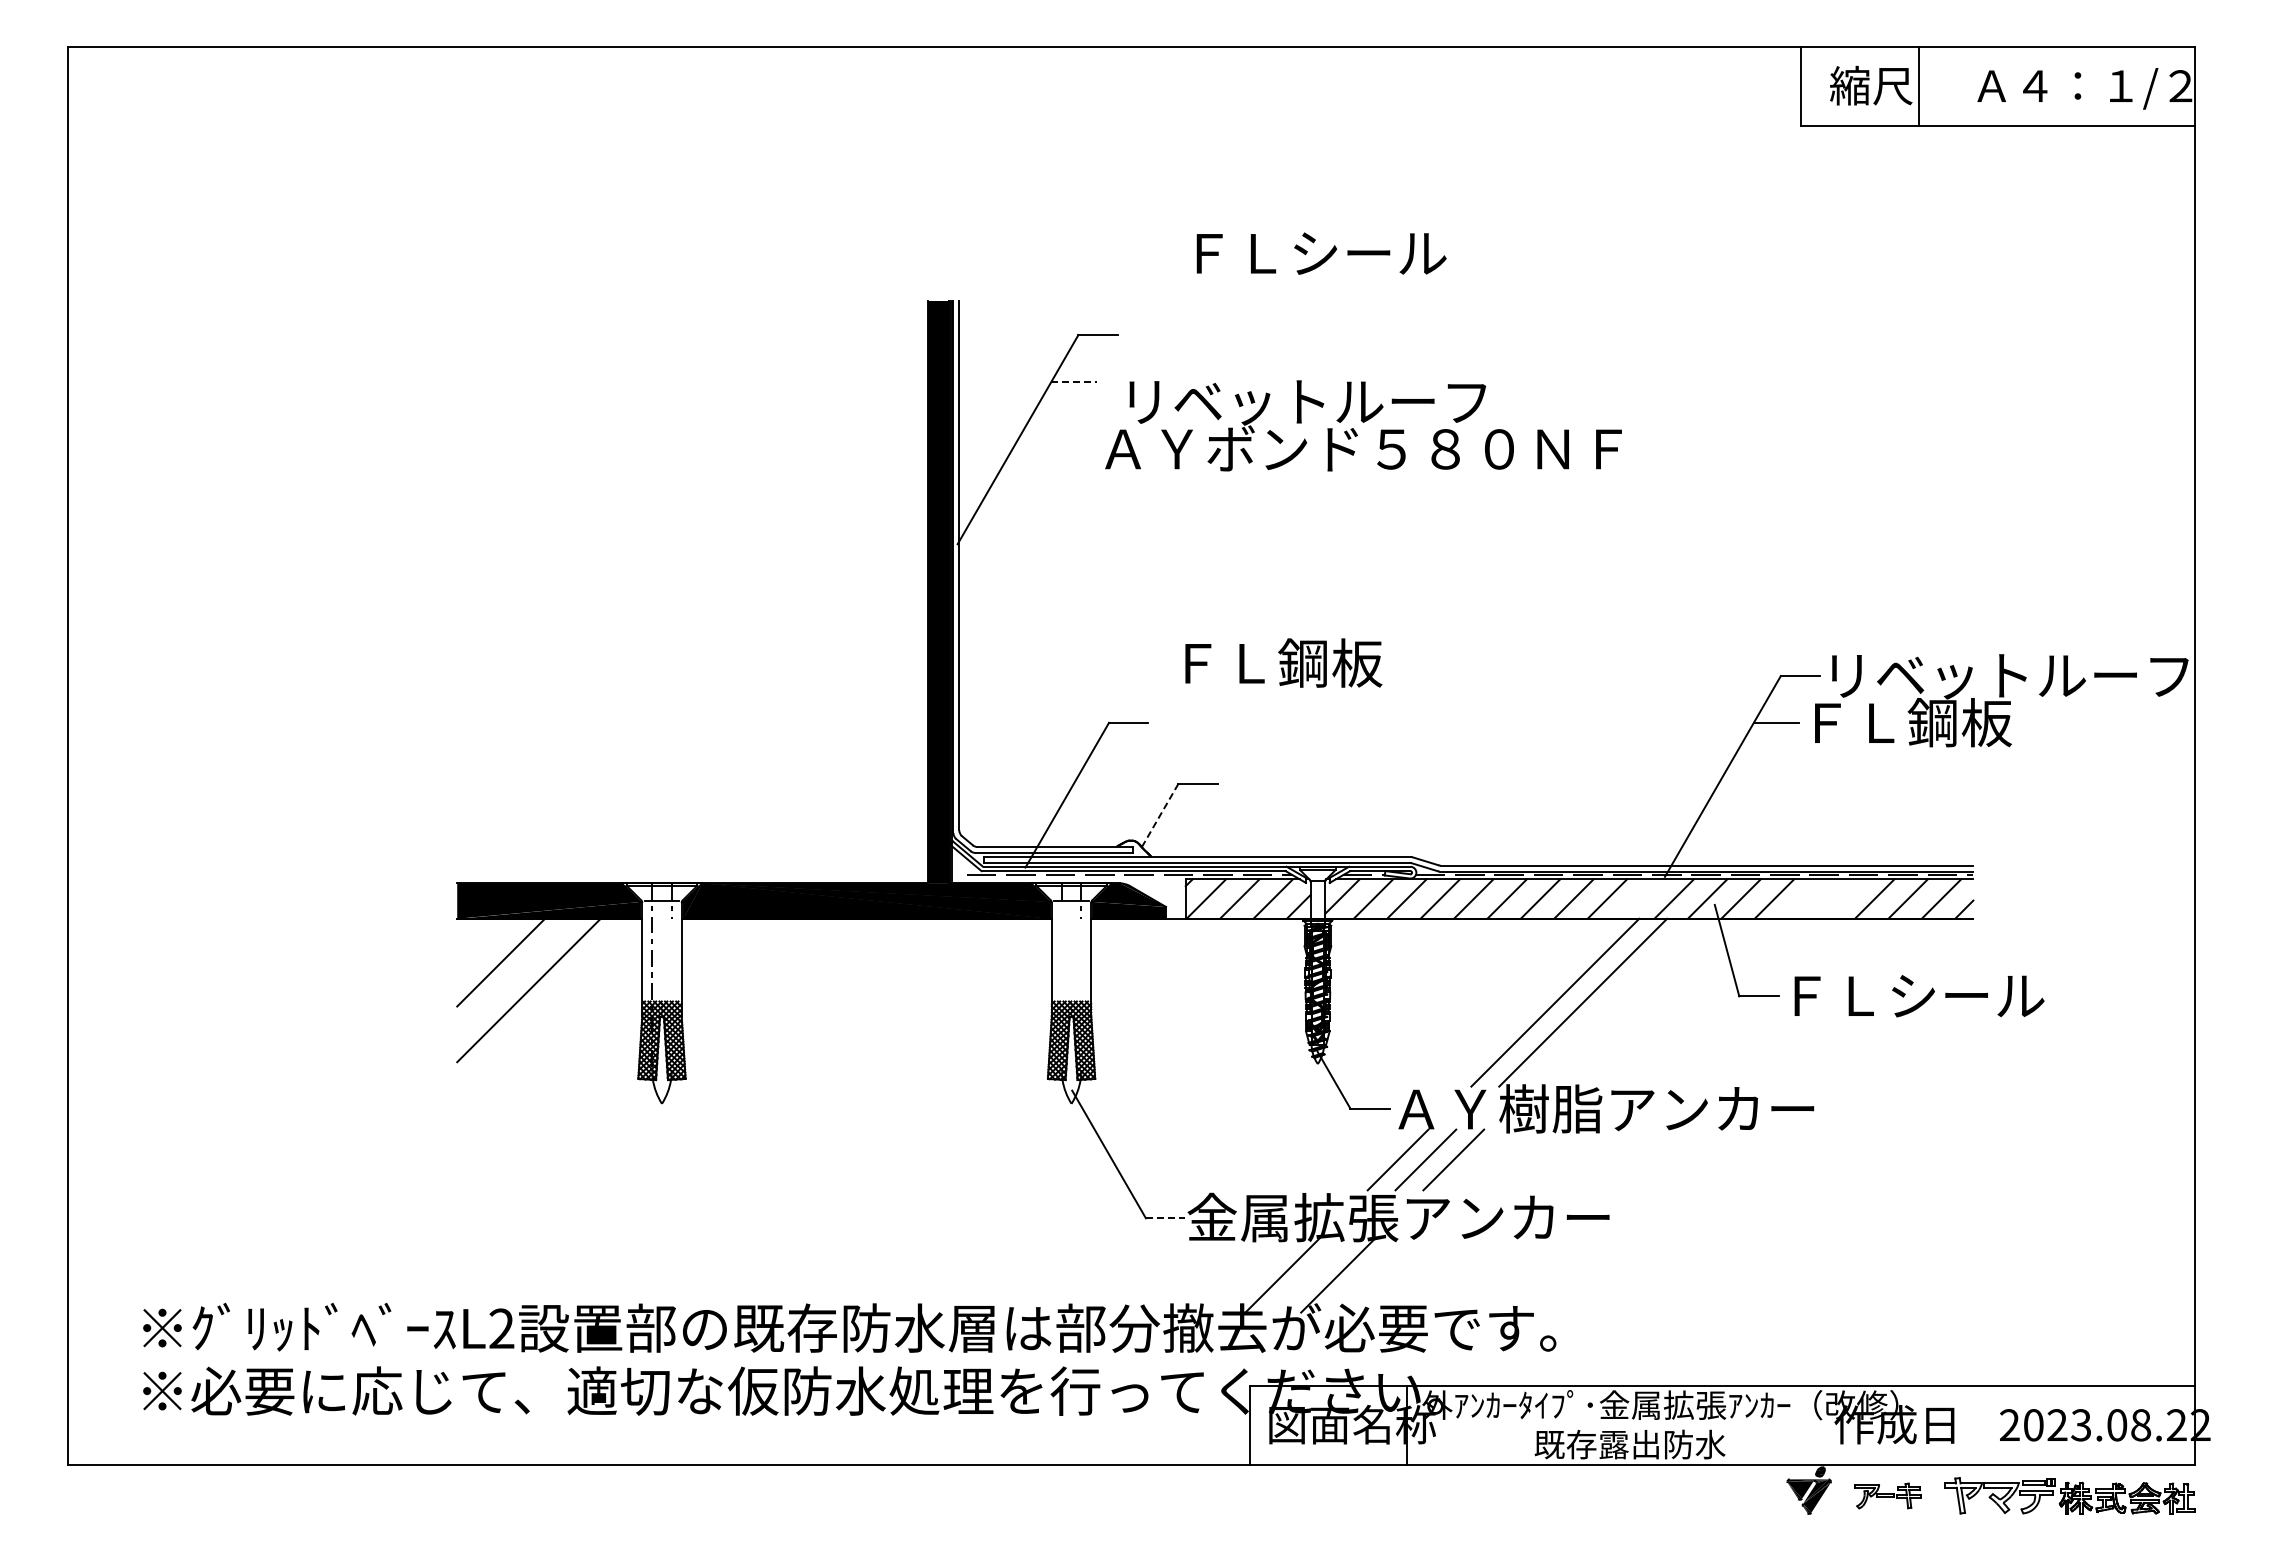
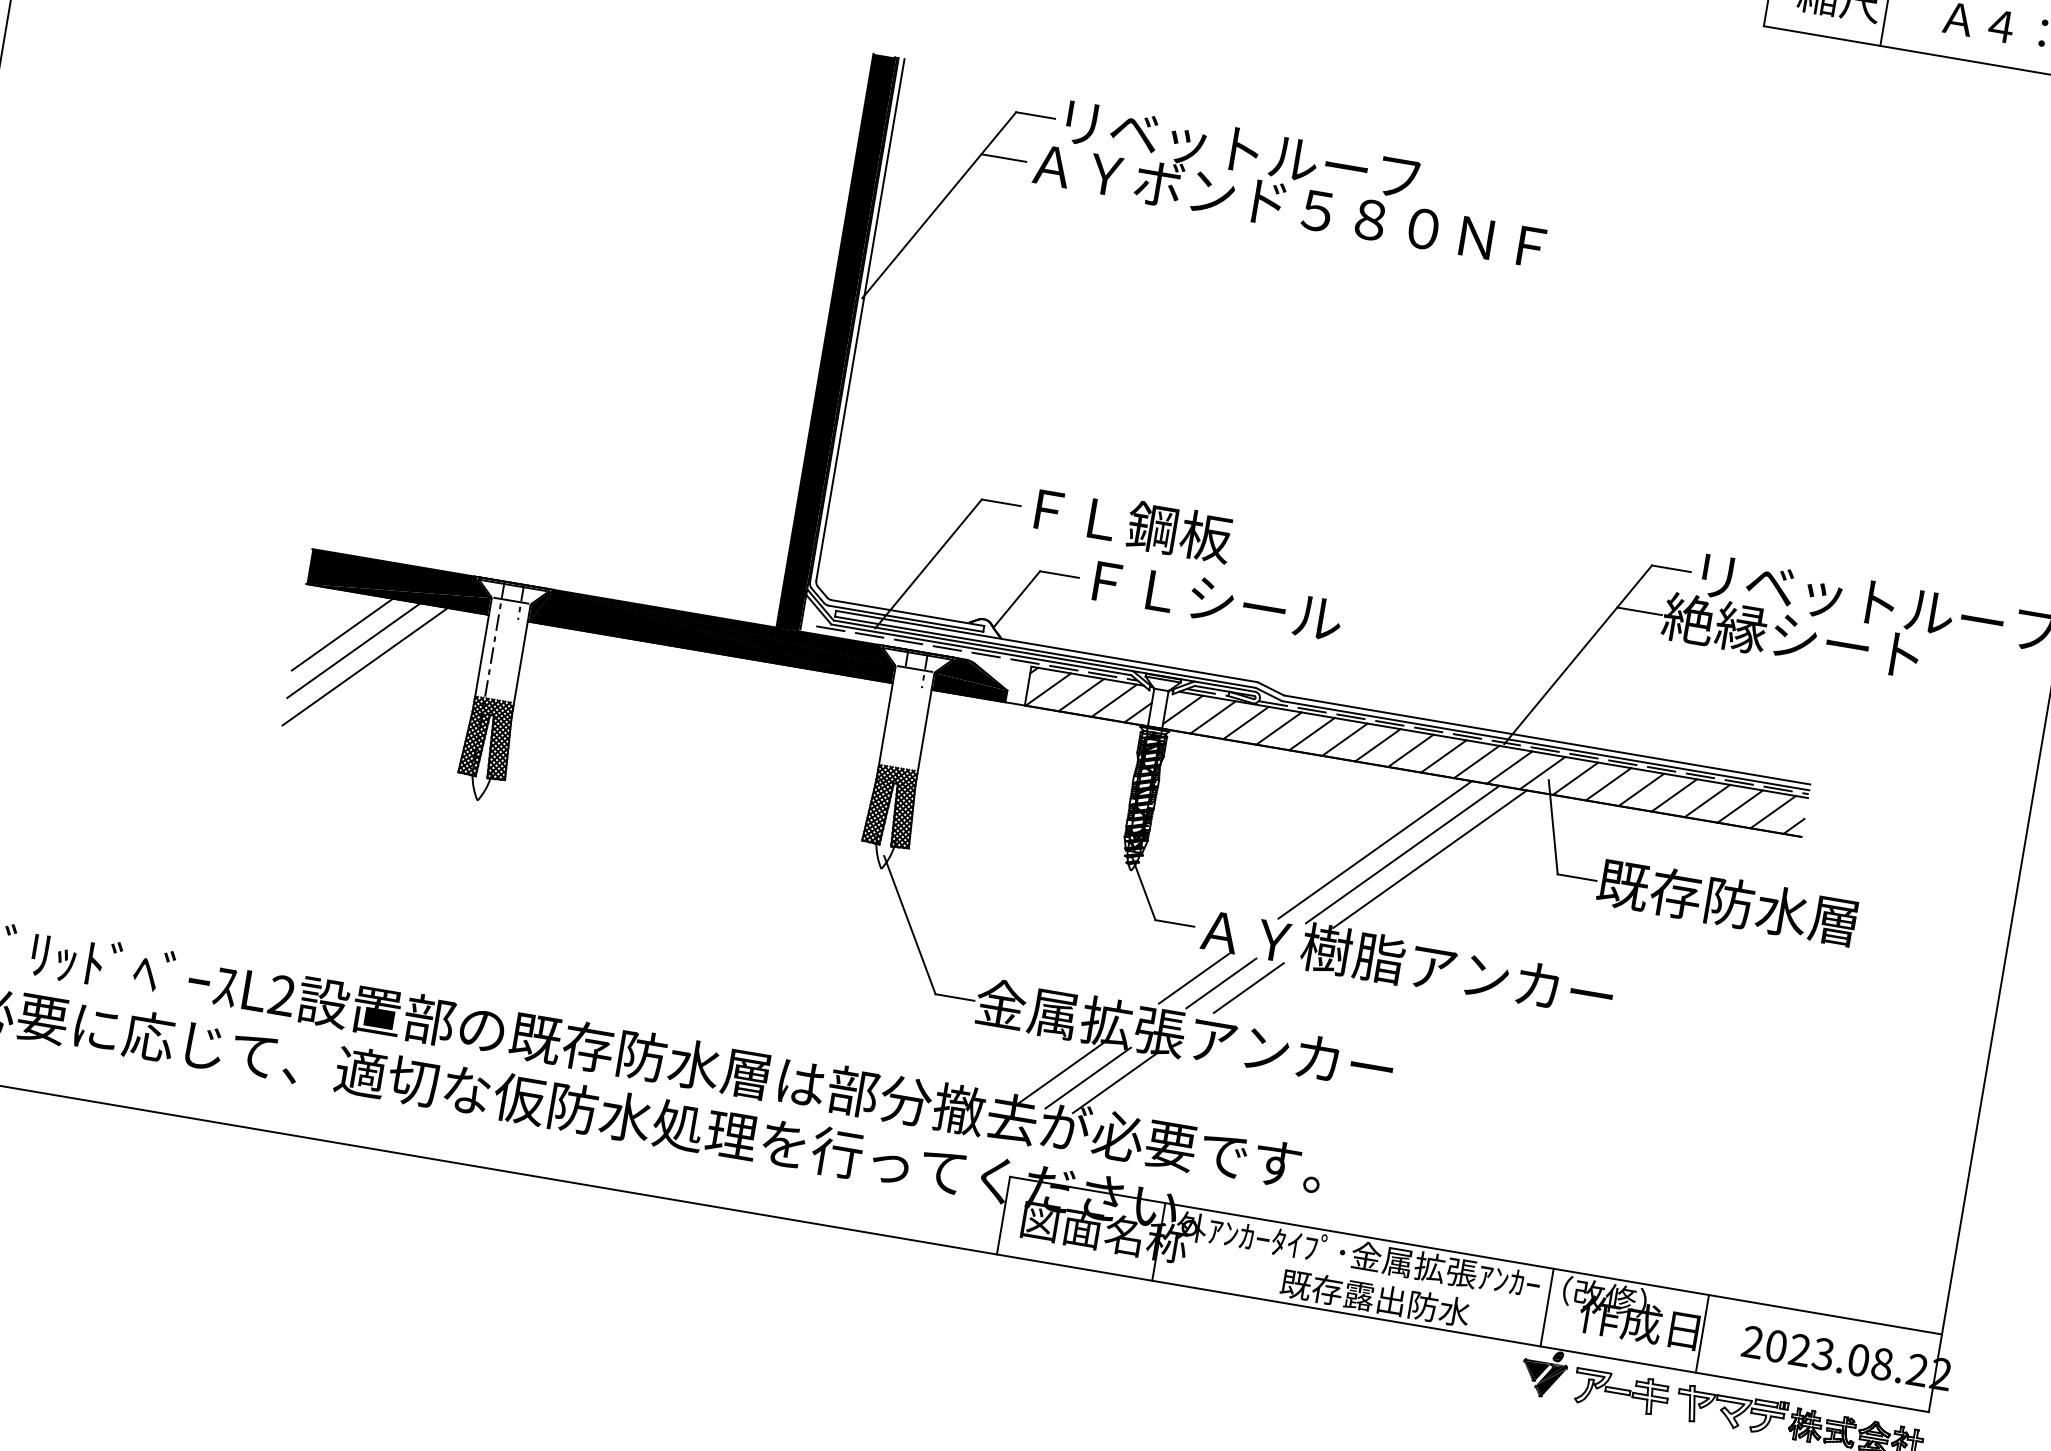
text: (1321, 253) -> (1217, 600), moved
line: (1073, 382) -> (1003, 158), dashed -> solid
text: (1363, 425) -> (1293, 182), moved
text: (1283, 662) -> (1133, 523), moved
text: (1929, 722) -> (1790, 636), ＦＬ鋼板 -> 絶縁シート
line: (1160, 815) -> (1017, 599), dashed -> solid
line: (1640, 898) -> (1476, 761), added
line: (1807, 898) -> (1641, 789), added
line: (1840, 898) -> (1673, 794), added
line: (514, 976) -> (353, 650), added
text: (1912, 995) -> (1728, 902), ＦＬシール -> 既存防水層
line: (1610, 1002) -> (1429, 858), added
line: (1165, 1218) -> (954, 997), dashed -> solid
line: (1310, 1275) -> (1088, 1078), added
line: (1801, 1424) -> (1547, 1306), added
line: (1958, 1424) -> (1702, 1333), added
part: (1887, 1495) -> (1620, 1391), size x1.43

